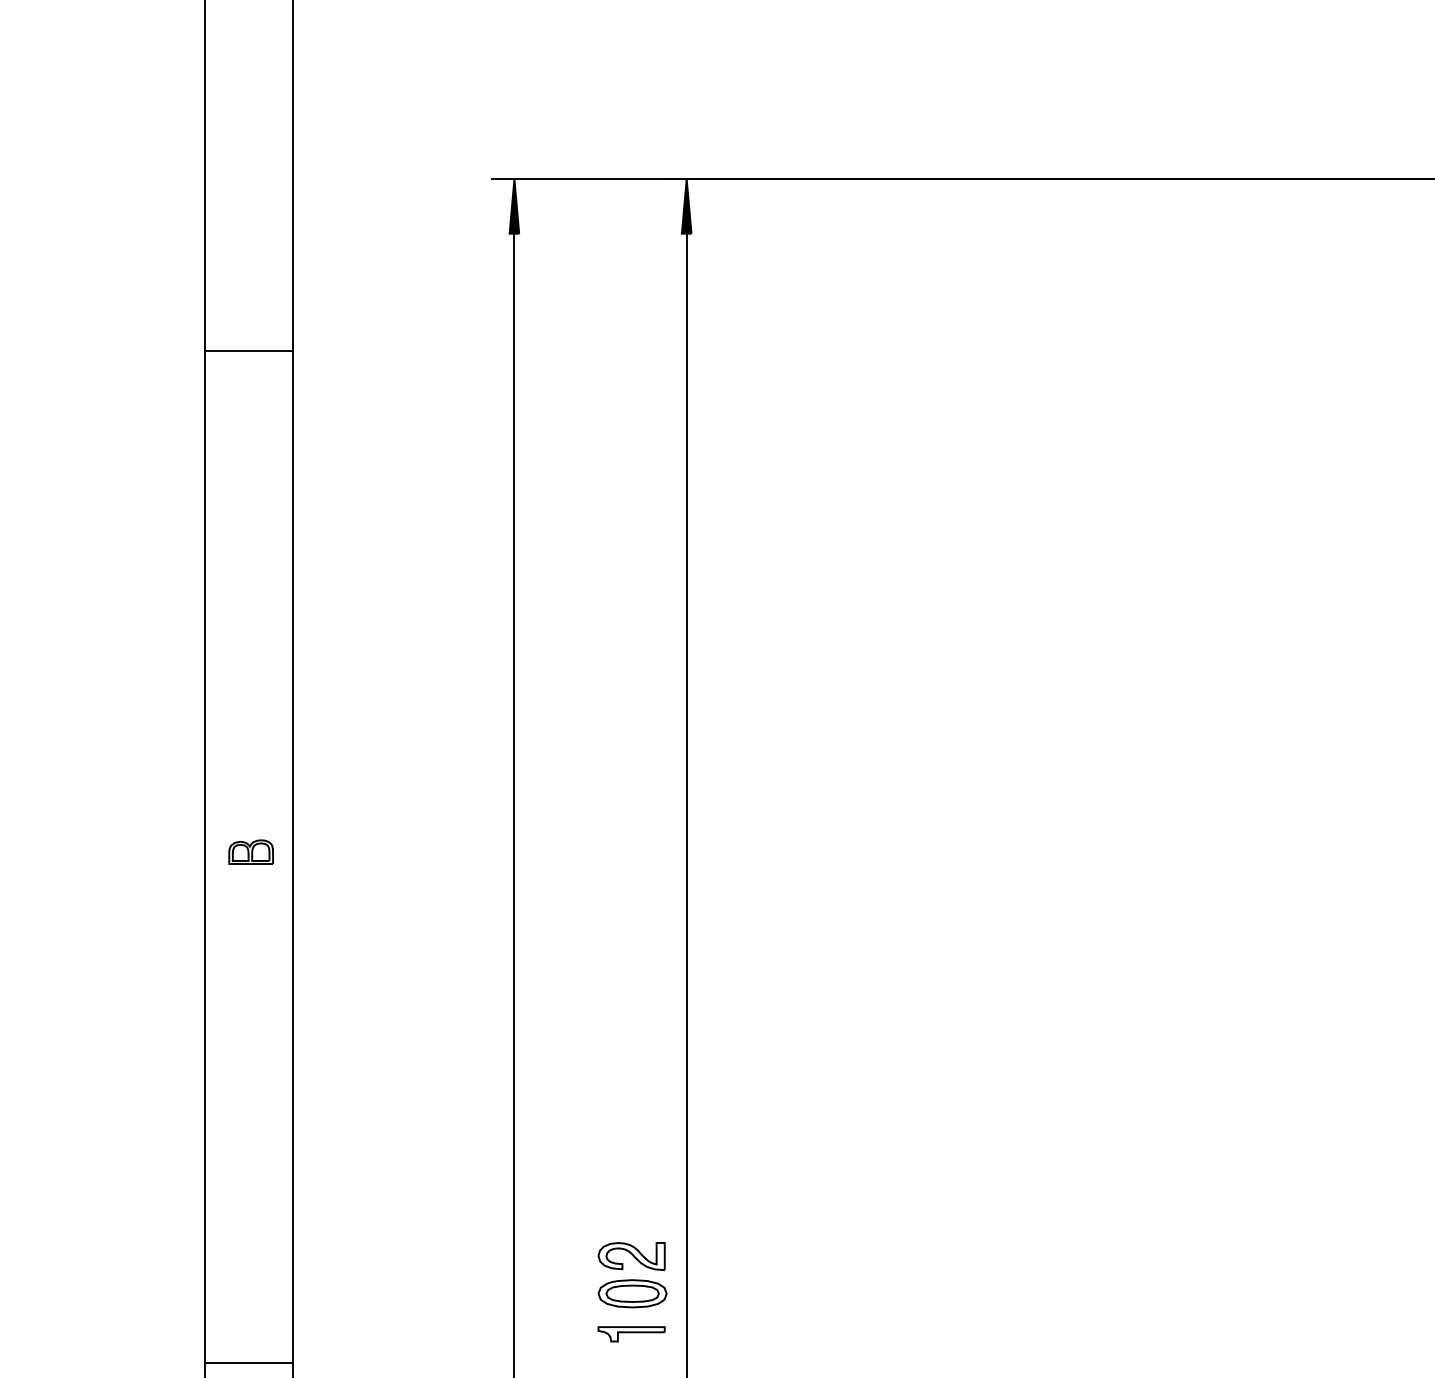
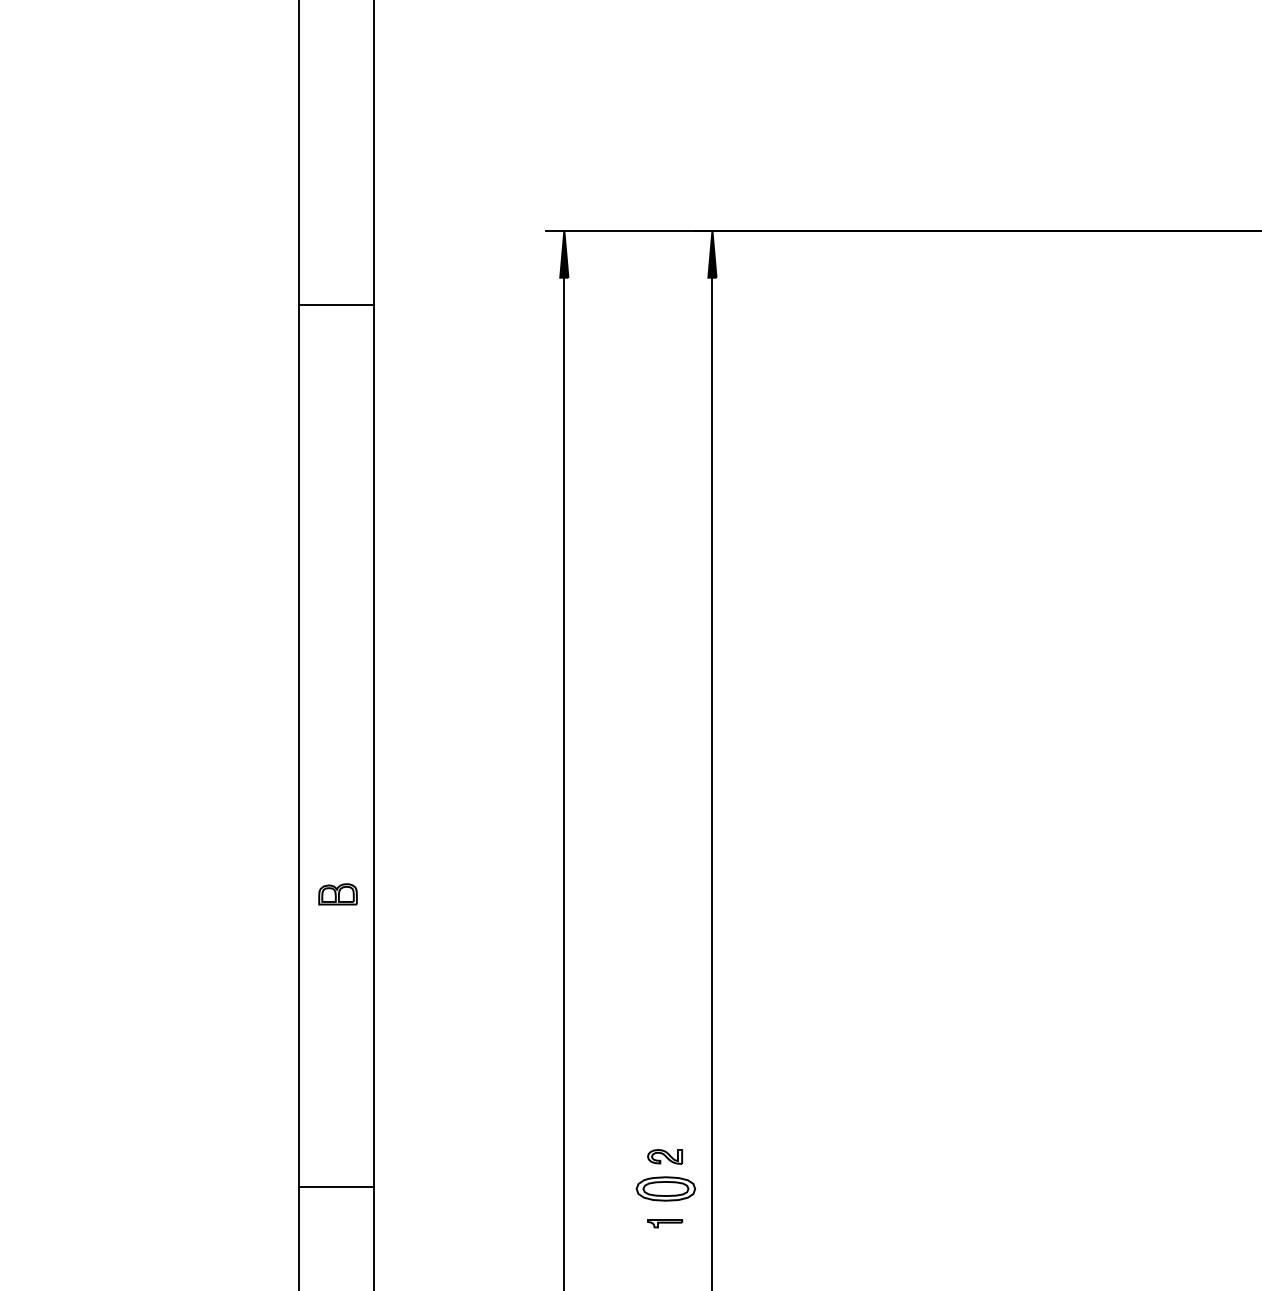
line: (248, 350) -> (335, 305), moved
part: (250, 852) -> (337, 894), moved
part: (630, 1255) -> (664, 1156), size x0.6
part: (630, 1333) -> (664, 1223), size x0.6
line: (248, 1363) -> (335, 1187), moved

